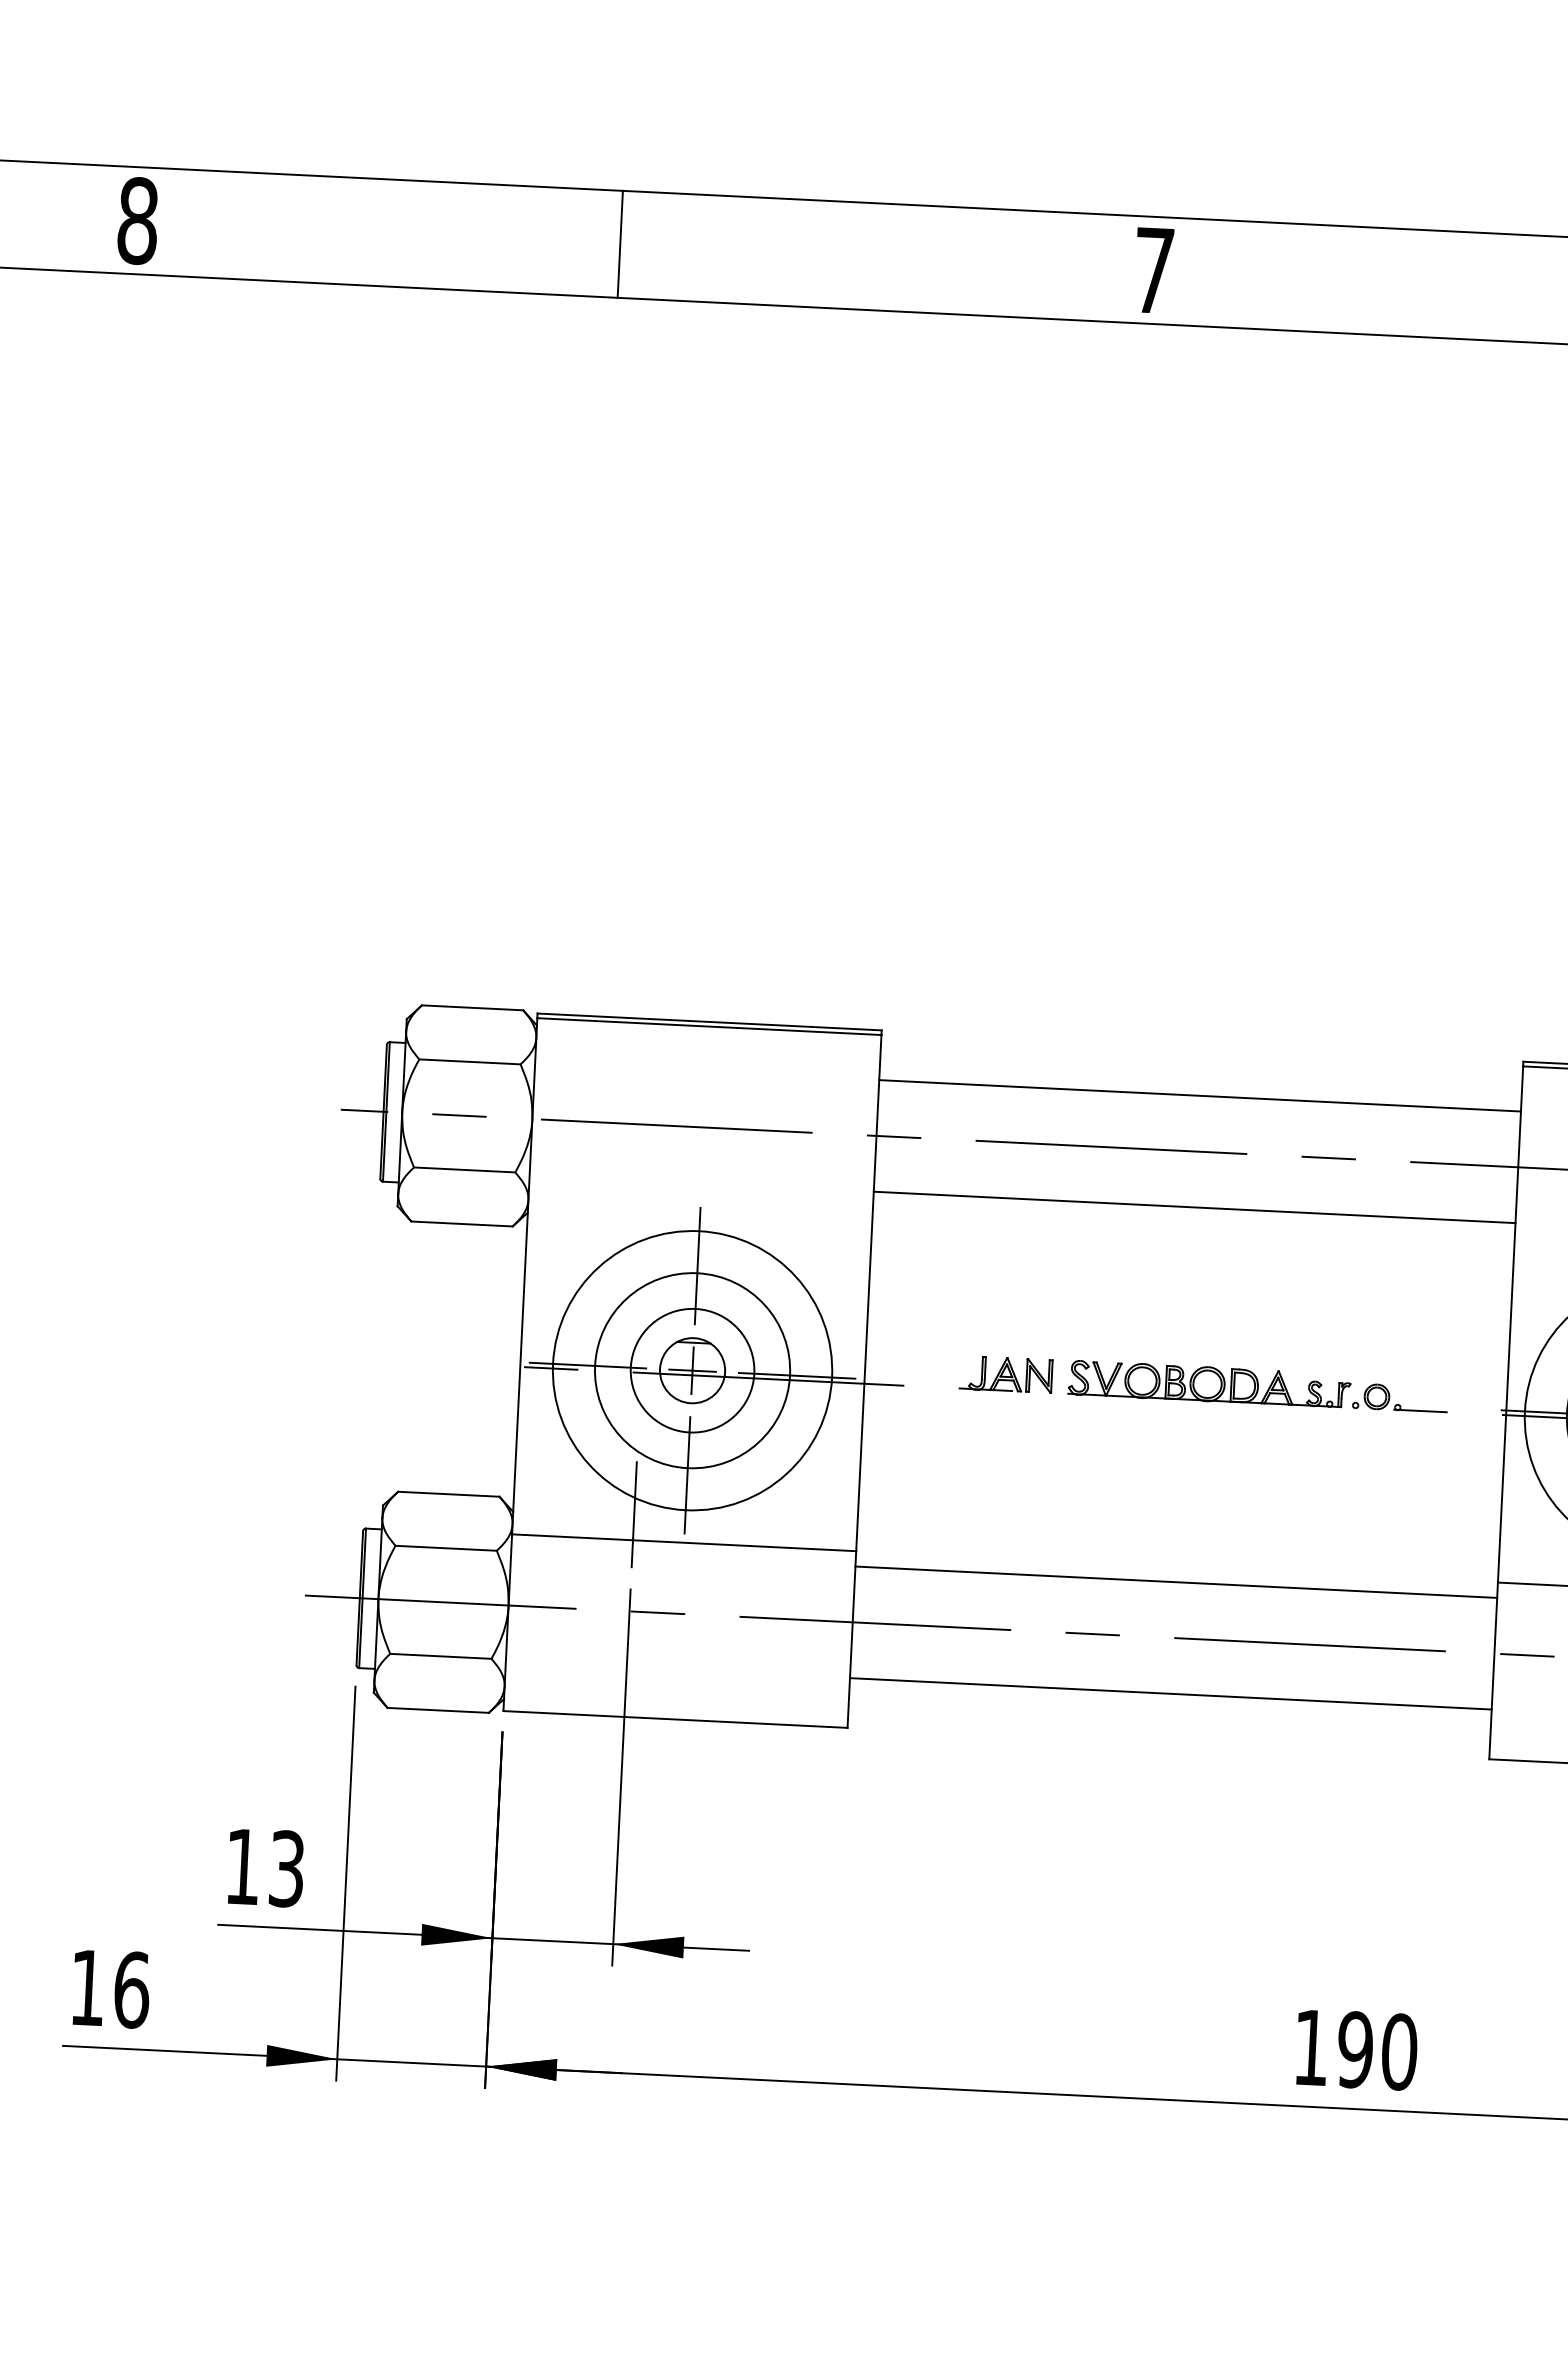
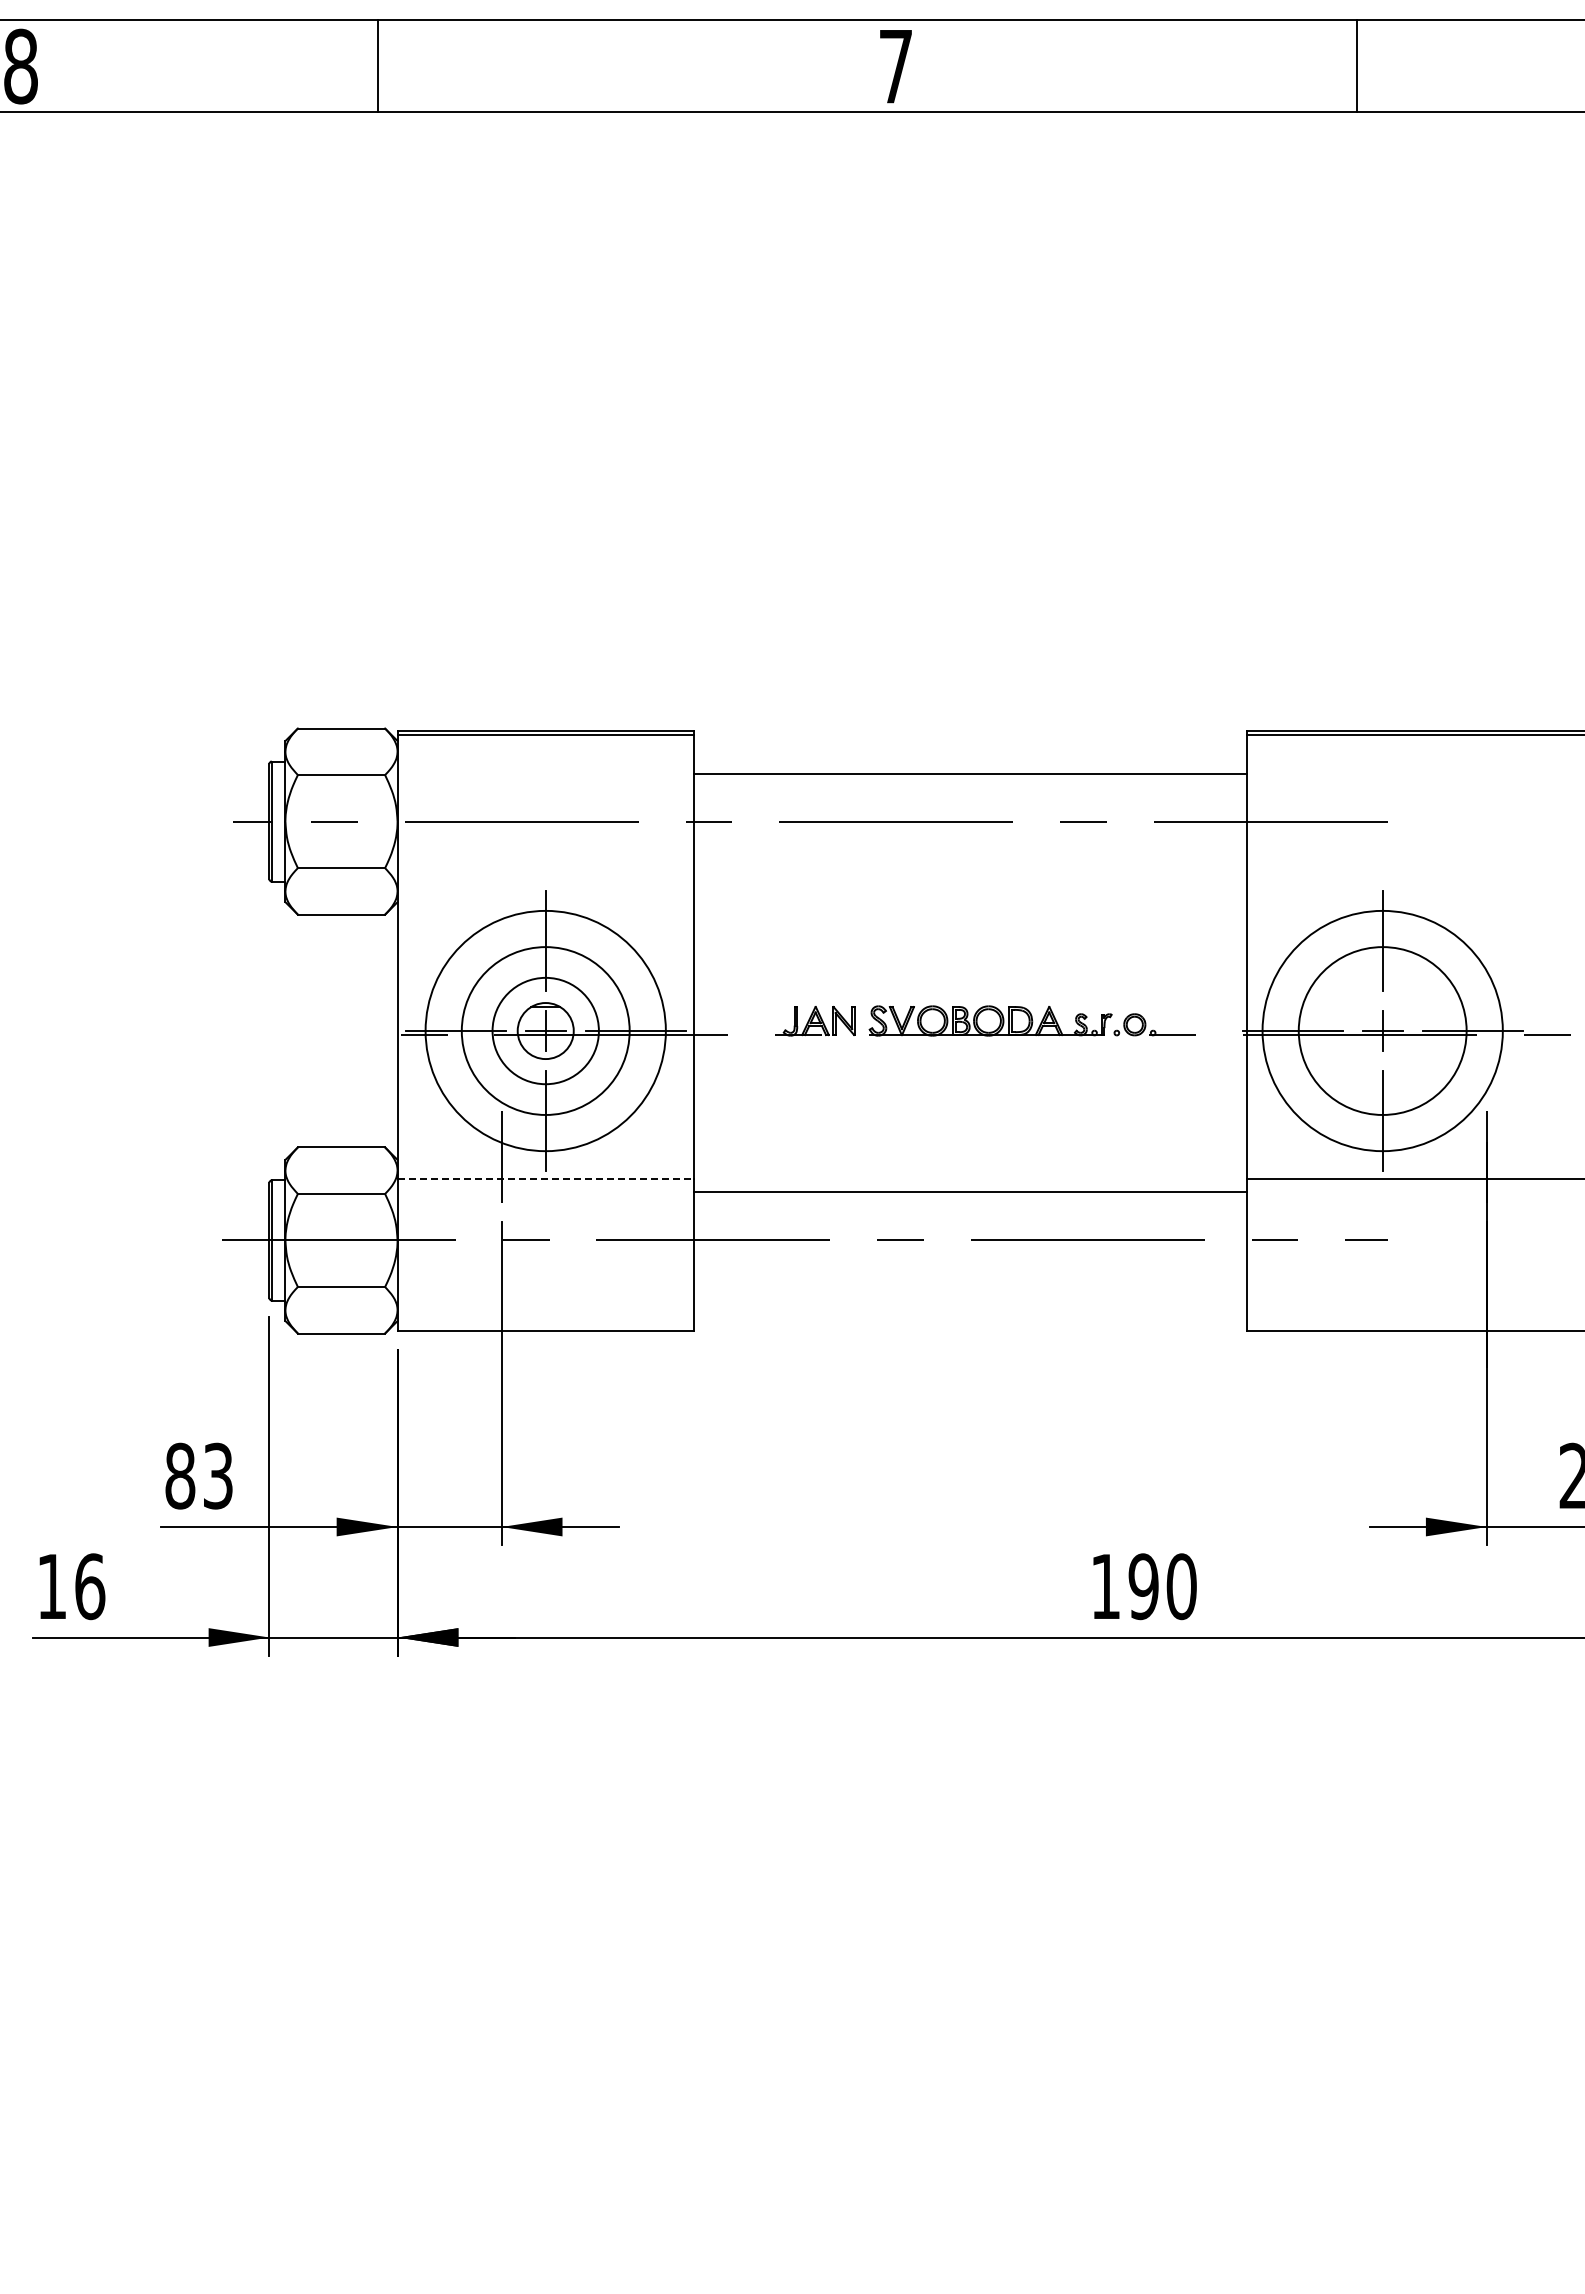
line: (620, 244) -> (378, 66), moved
line: (1193, 1207) -> (969, 869), removed
line: (685, 1543) -> (546, 1179), solid -> dashed
line: (1170, 1693) -> (969, 1288), removed
text: (243, 1866) -> (180, 1475), 13 -> 83

